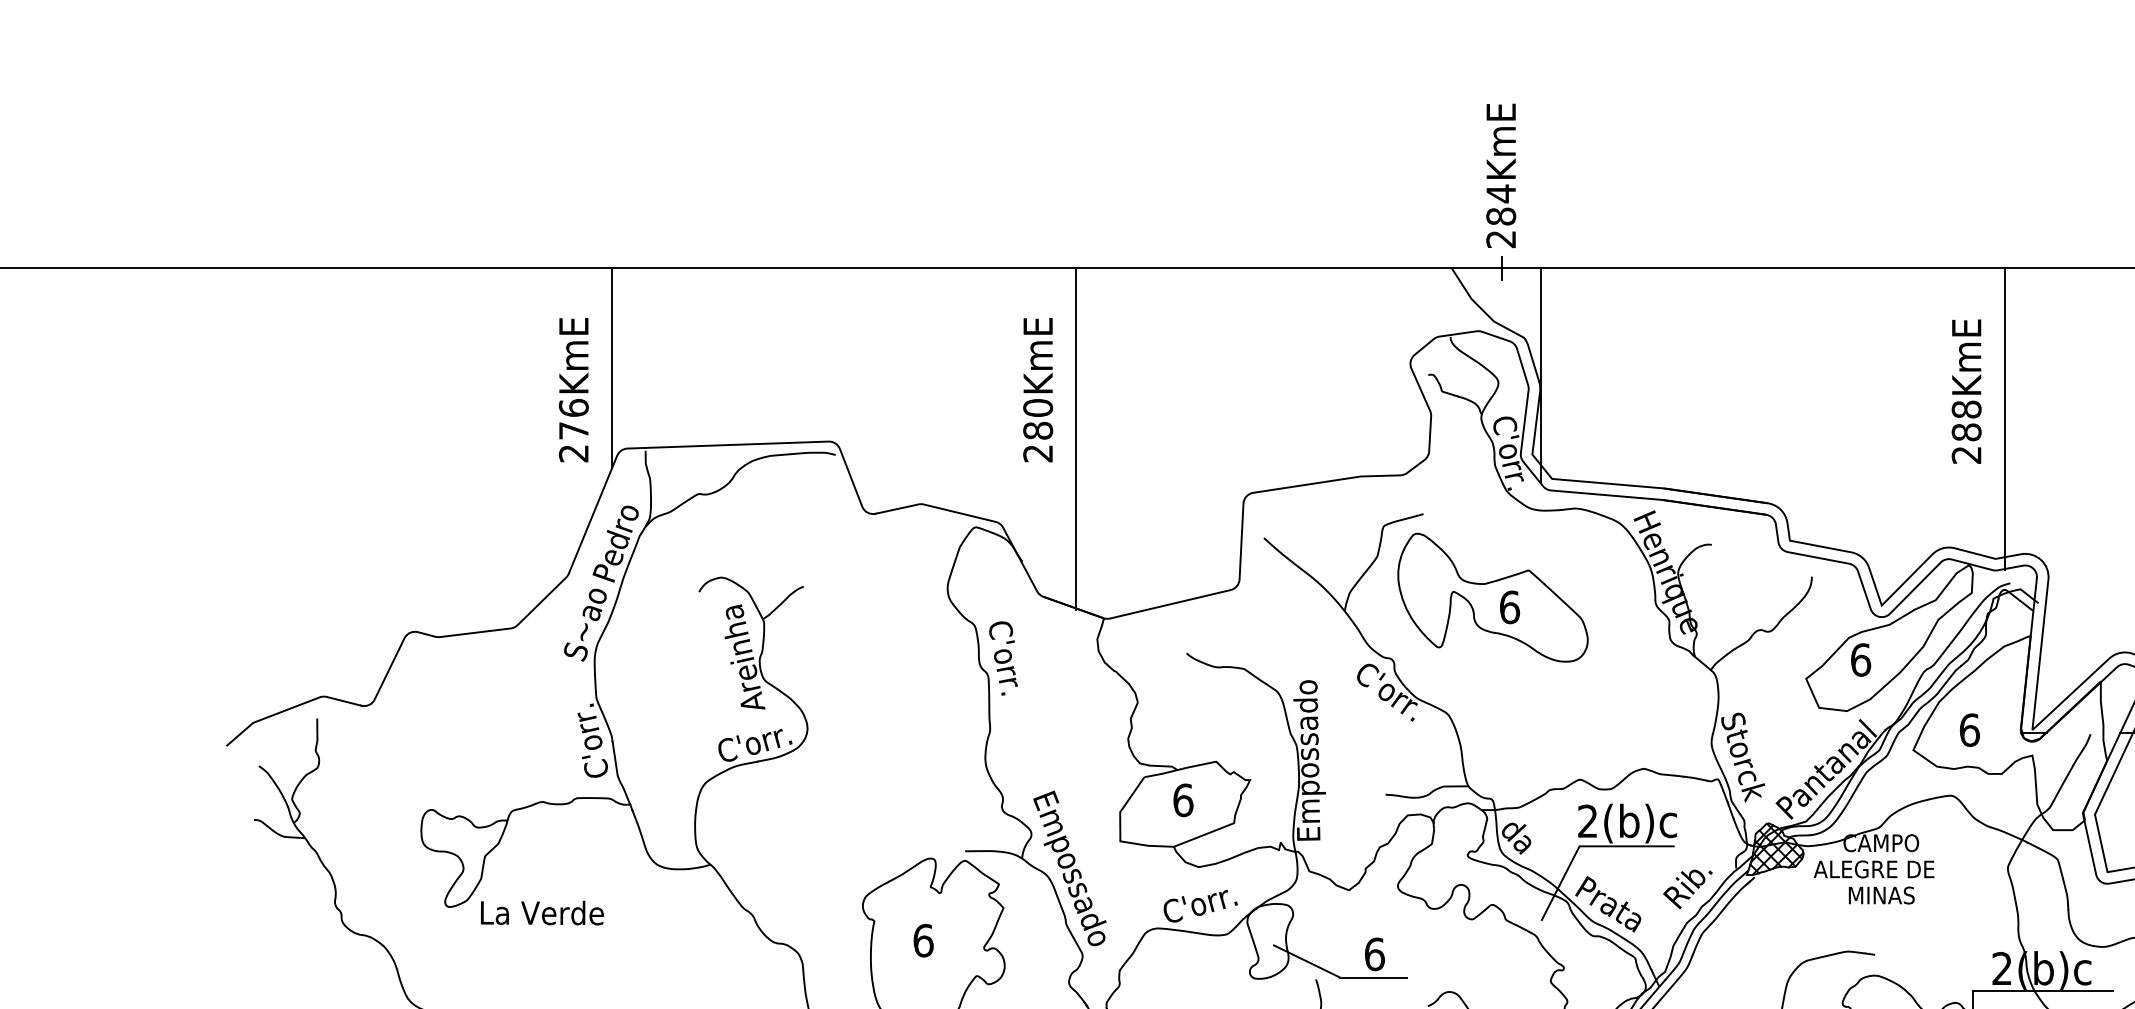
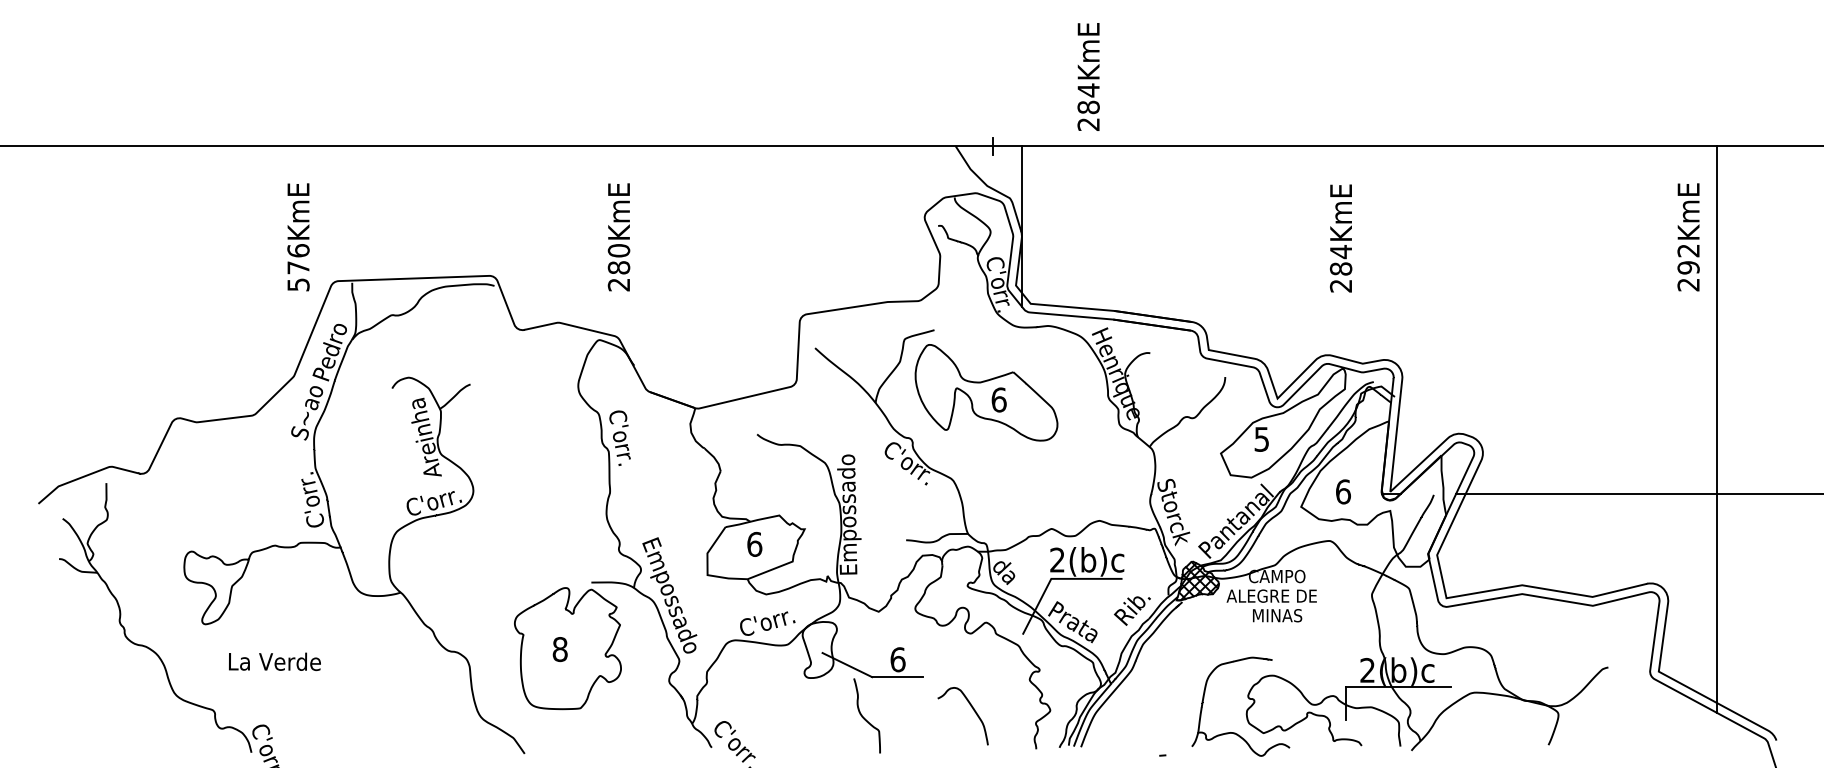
text: (1500, 175) -> (1088, 76), moved
line: (612, 367) -> (327, 220), removed
text: (1037, 390) -> (618, 237), moved
text: (1965, 410) -> (1340, 252), 288KmE -> 284KmE
line: (2004, 419) -> (1369, 259), removed
line: (1076, 439) -> (674, 274), removed
text: (573, 453) -> (298, 284), 276KmE -> 576KmE
text: (1860, 658) -> (1261, 438), 6 -> 5
text: (541, 912) -> (274, 661), moved
text: (922, 940) -> (559, 649), 6 -> 8

